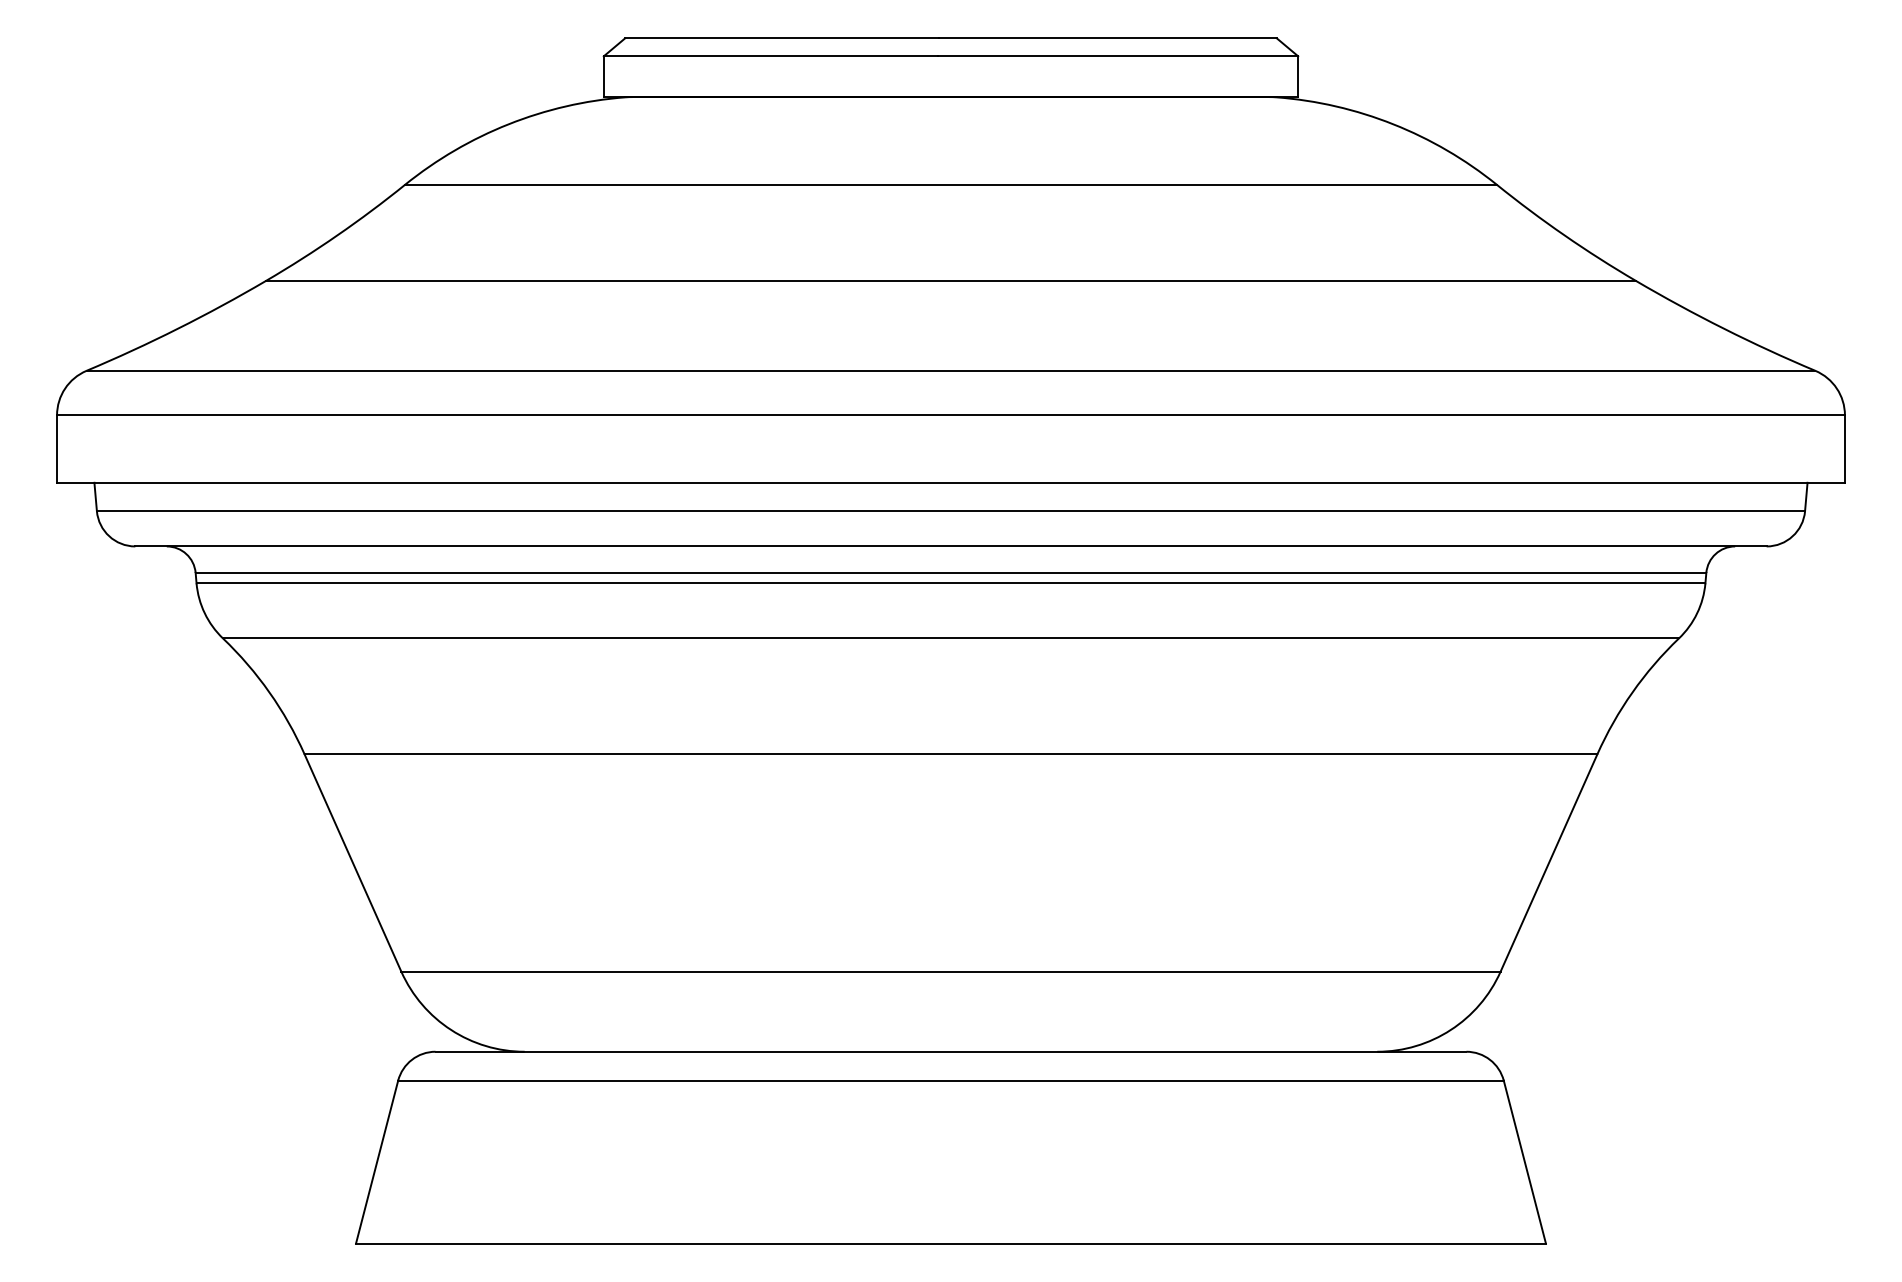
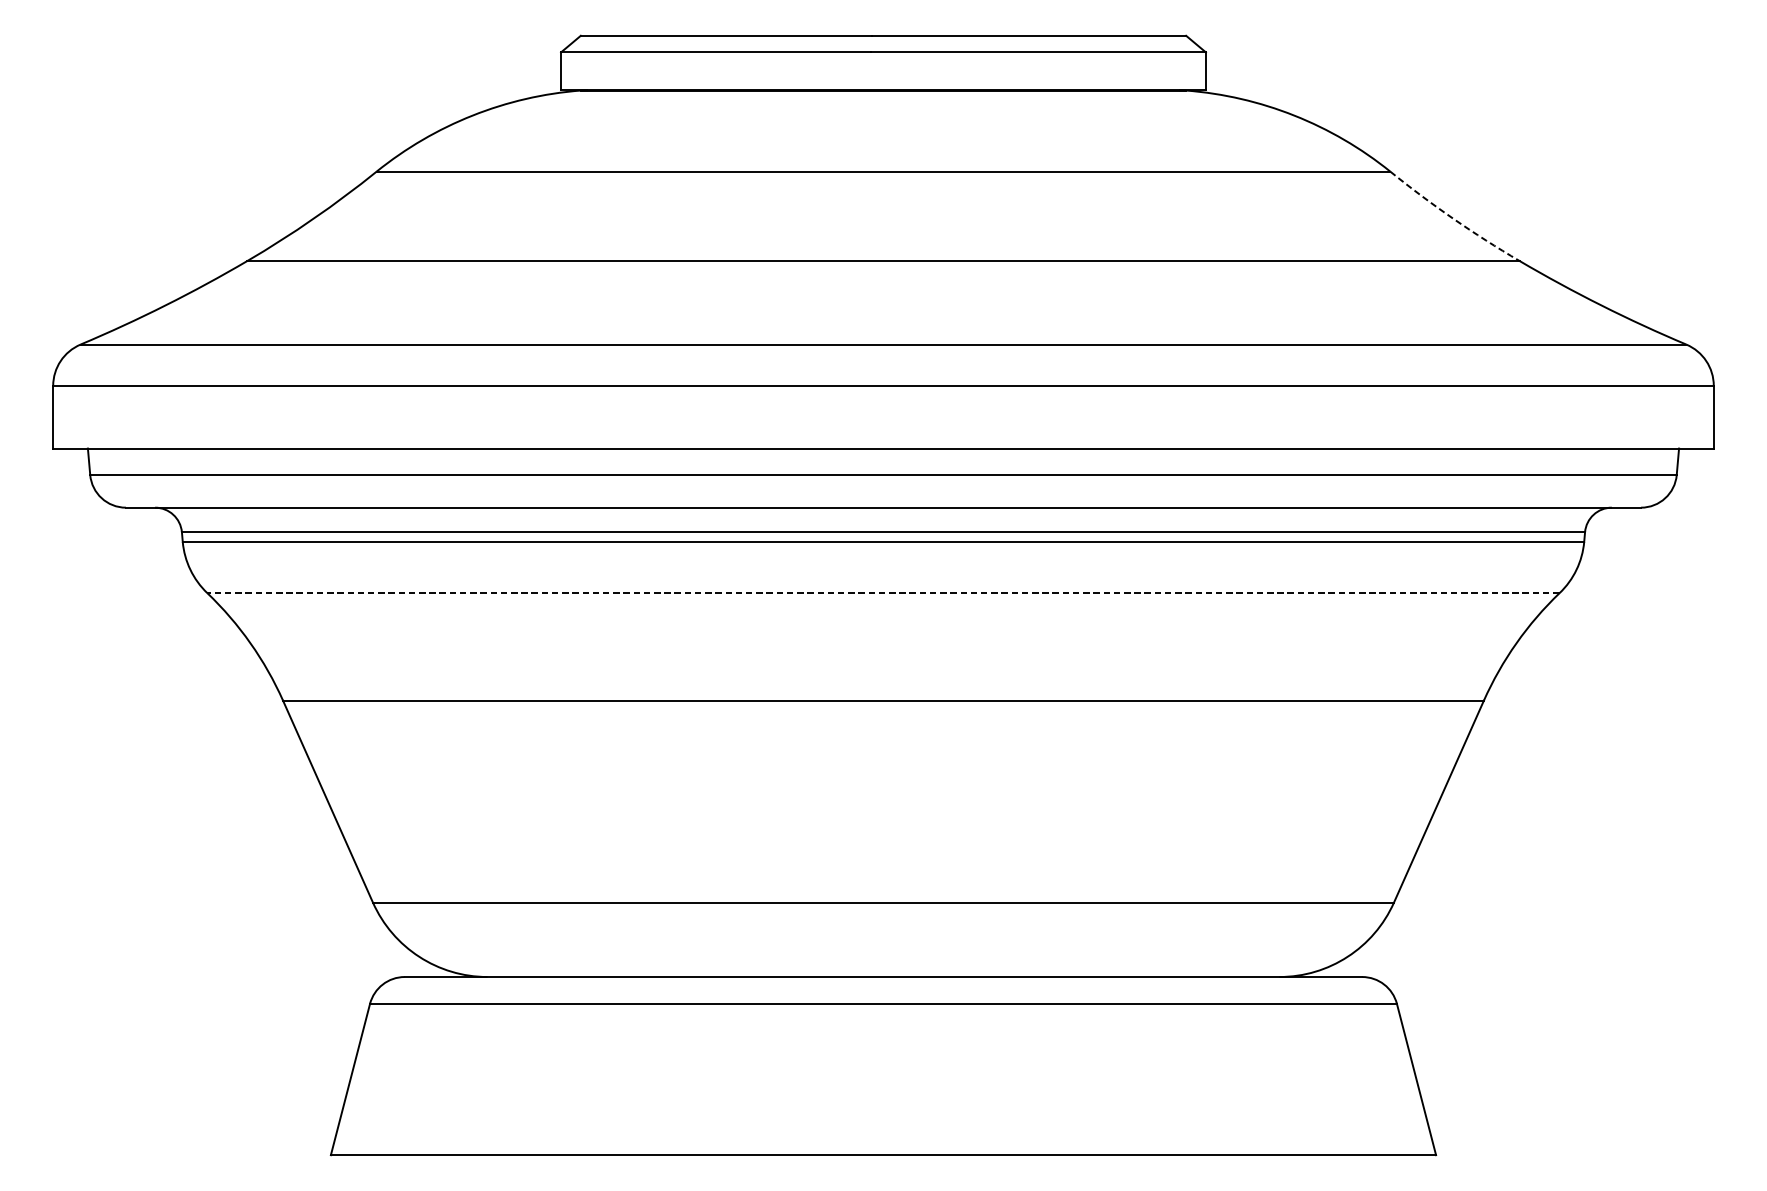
arc: (1564, 235) -> (1453, 218), solid -> dashed
line: (950, 638) -> (883, 593), solid -> dashed

